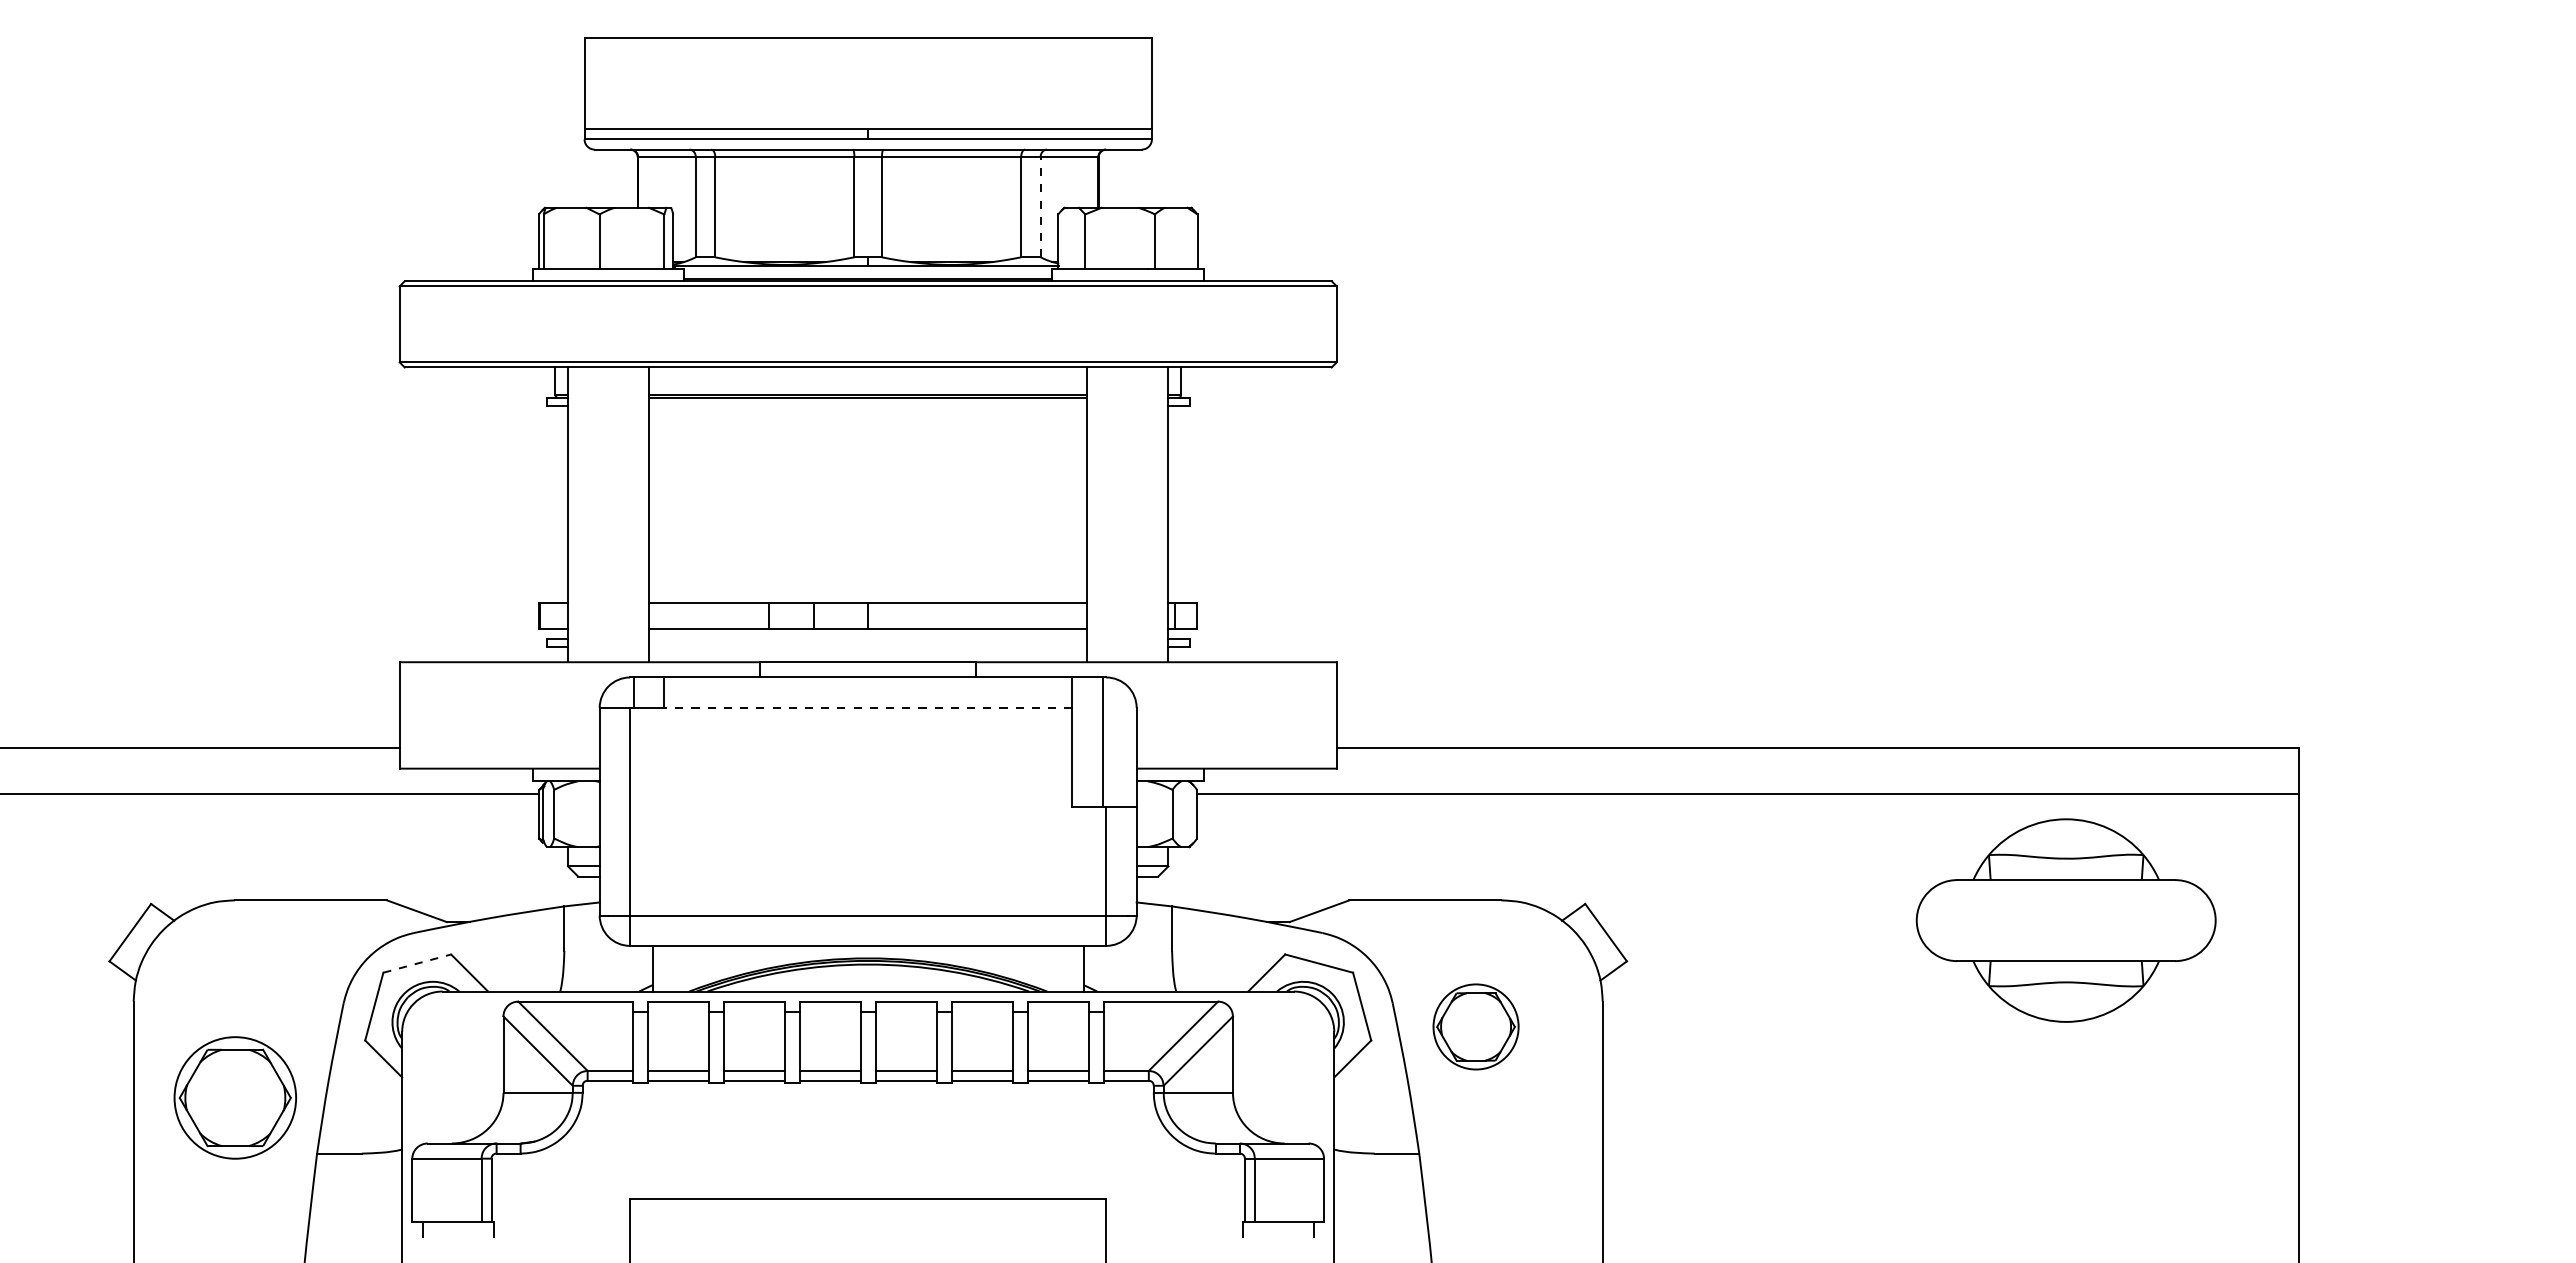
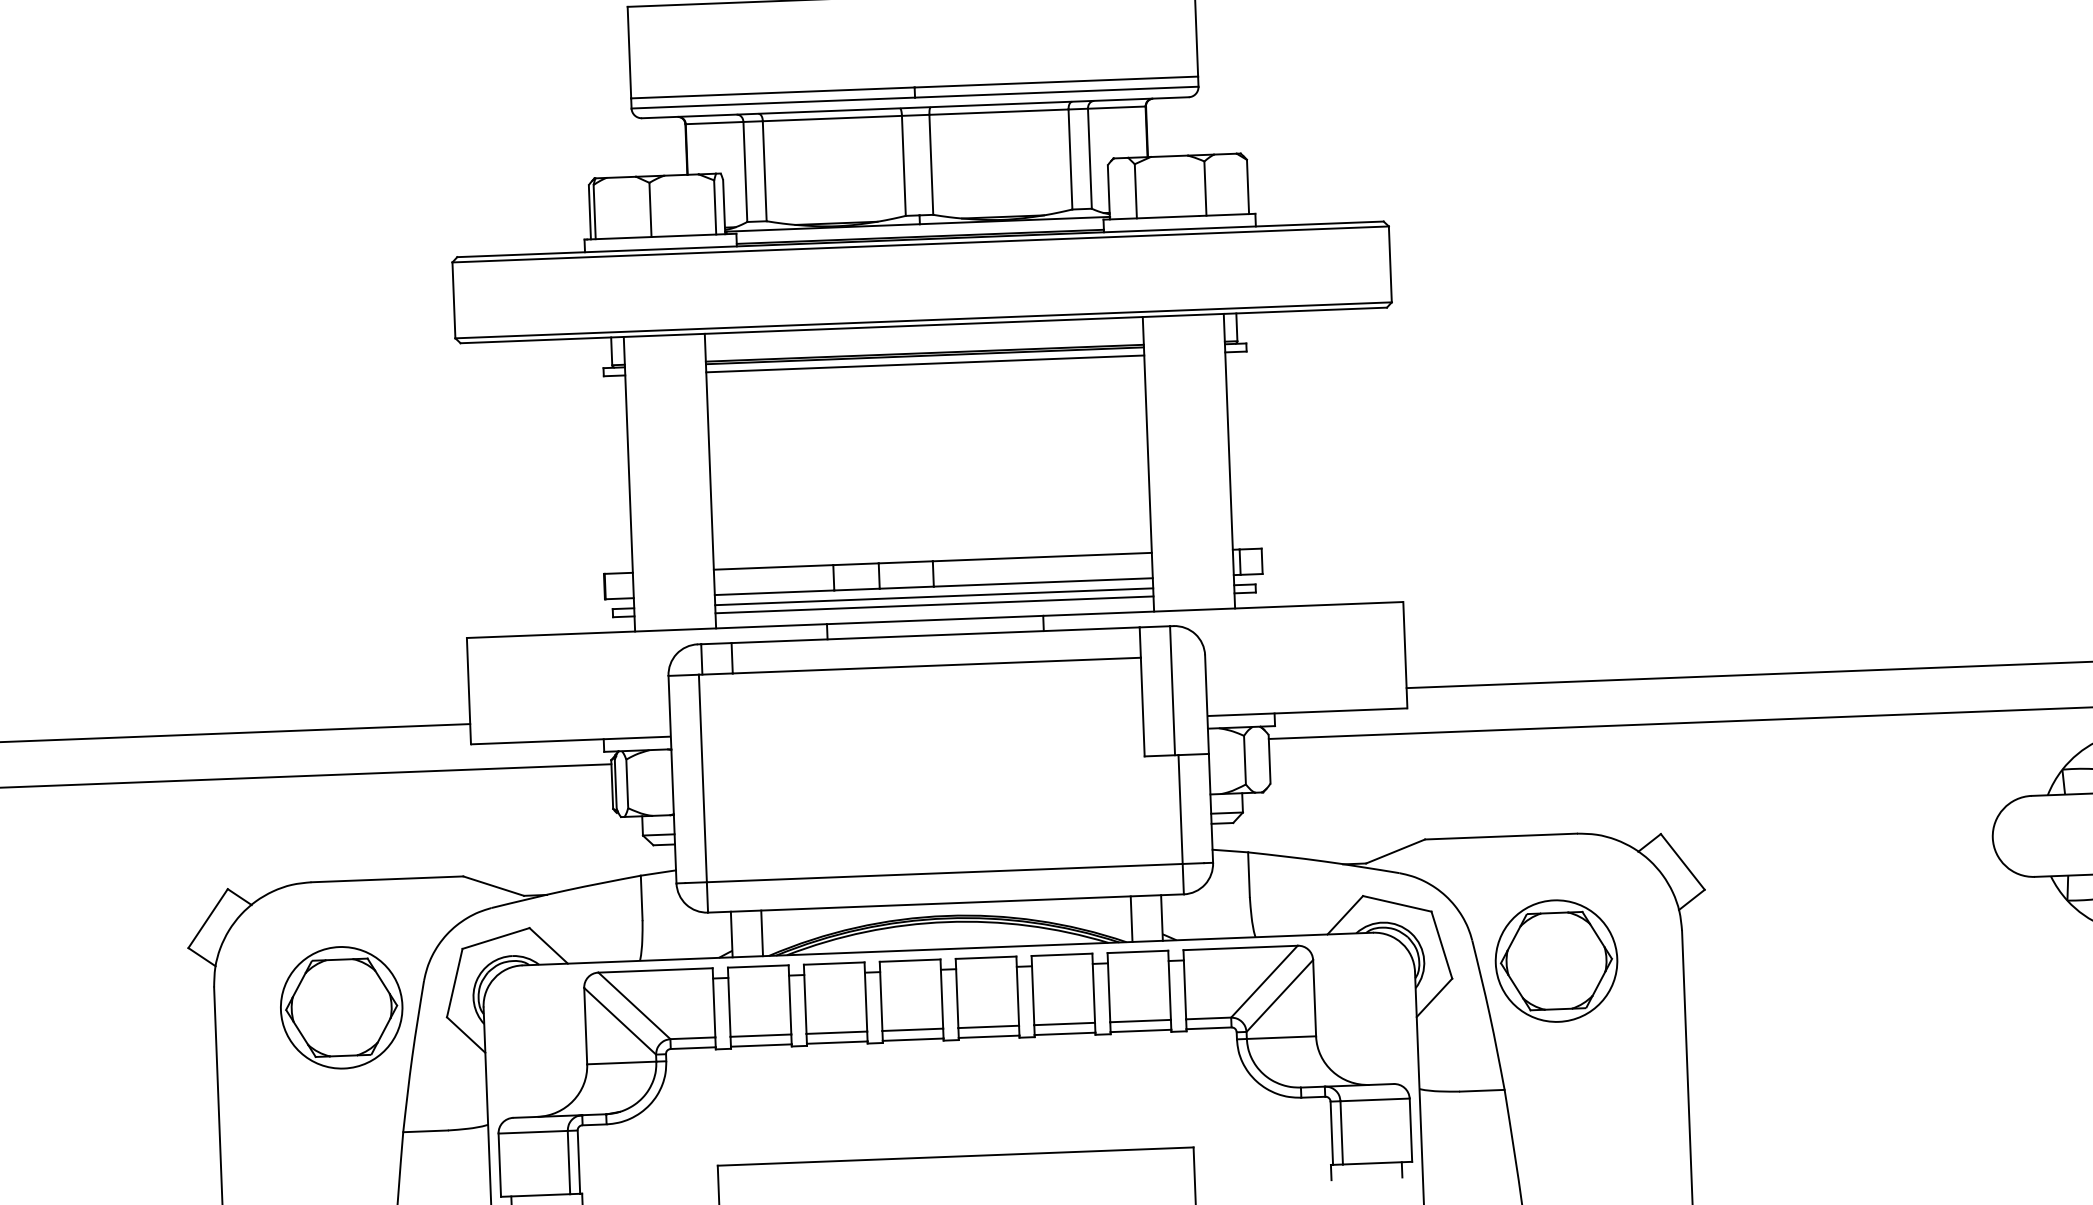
line: (1040, 206) -> (1089, 158), dashed -> solid
line: (868, 405) -> (925, 363), added
line: (868, 638) -> (934, 596), added
line: (868, 647) -> (934, 605), added
line: (867, 707) -> (936, 665), dashed -> solid
line: (417, 963) -> (496, 938), dashed -> solid
line: (683, 968) -> (762, 933), added
line: (1053, 968) -> (1132, 918), added
part: (1475, 1026) -> (1555, 960), size x1.43
part: (234, 1097) -> (340, 1007), moved

